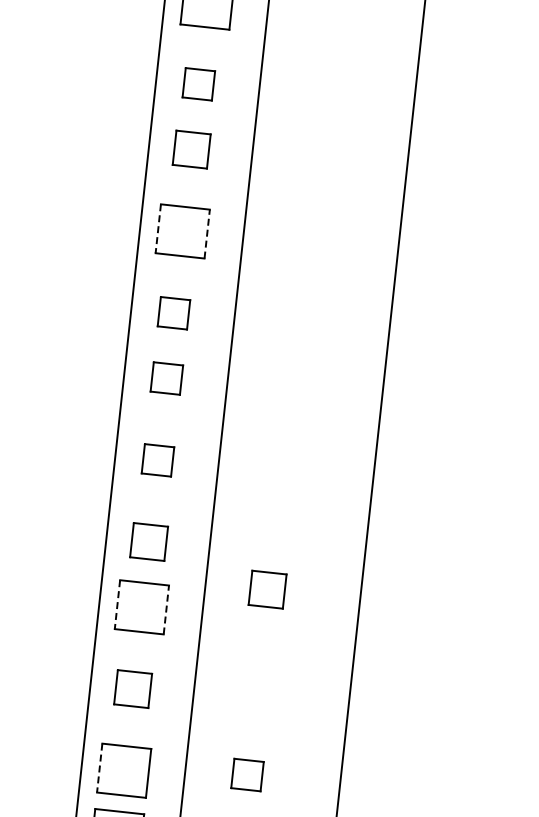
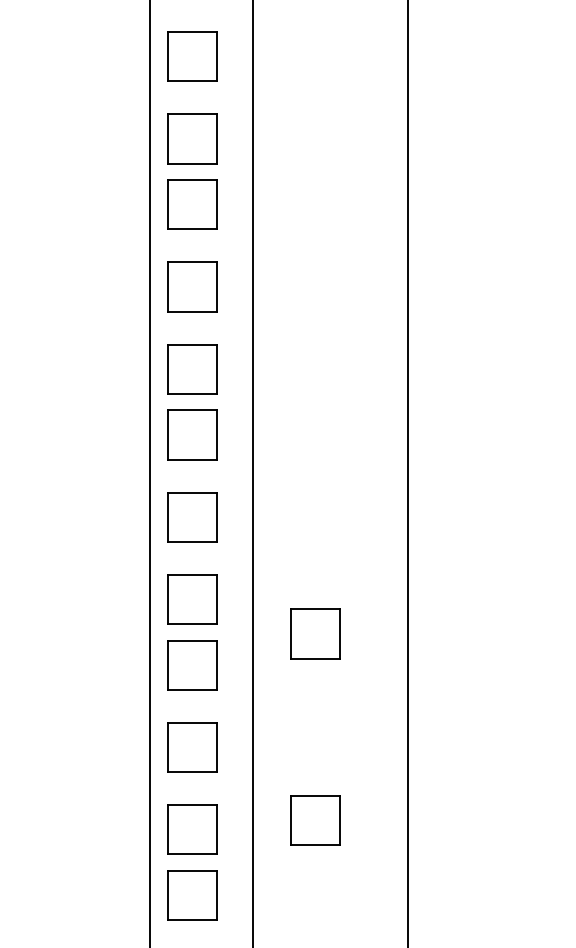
part: (199, 83) -> (192, 138), size x1.67
part: (191, 149) -> (192, 204), size x1.43
line: (158, 229) -> (167, 287), dashed -> solid
line: (206, 234) -> (216, 287), dashed -> solid
part: (174, 313) -> (192, 369), size x1.67
part: (167, 378) -> (192, 434), size x1.67
part: (158, 460) -> (192, 517), size x1.67
part: (149, 542) -> (192, 599), size x1.43
part: (267, 589) -> (315, 633), size x1.43
line: (117, 605) -> (167, 665), dashed -> solid
line: (166, 610) -> (216, 665), dashed -> solid
part: (133, 689) -> (192, 747), size x1.43
line: (99, 768) -> (167, 829), dashed -> solid
part: (247, 775) -> (315, 820), size x1.67

